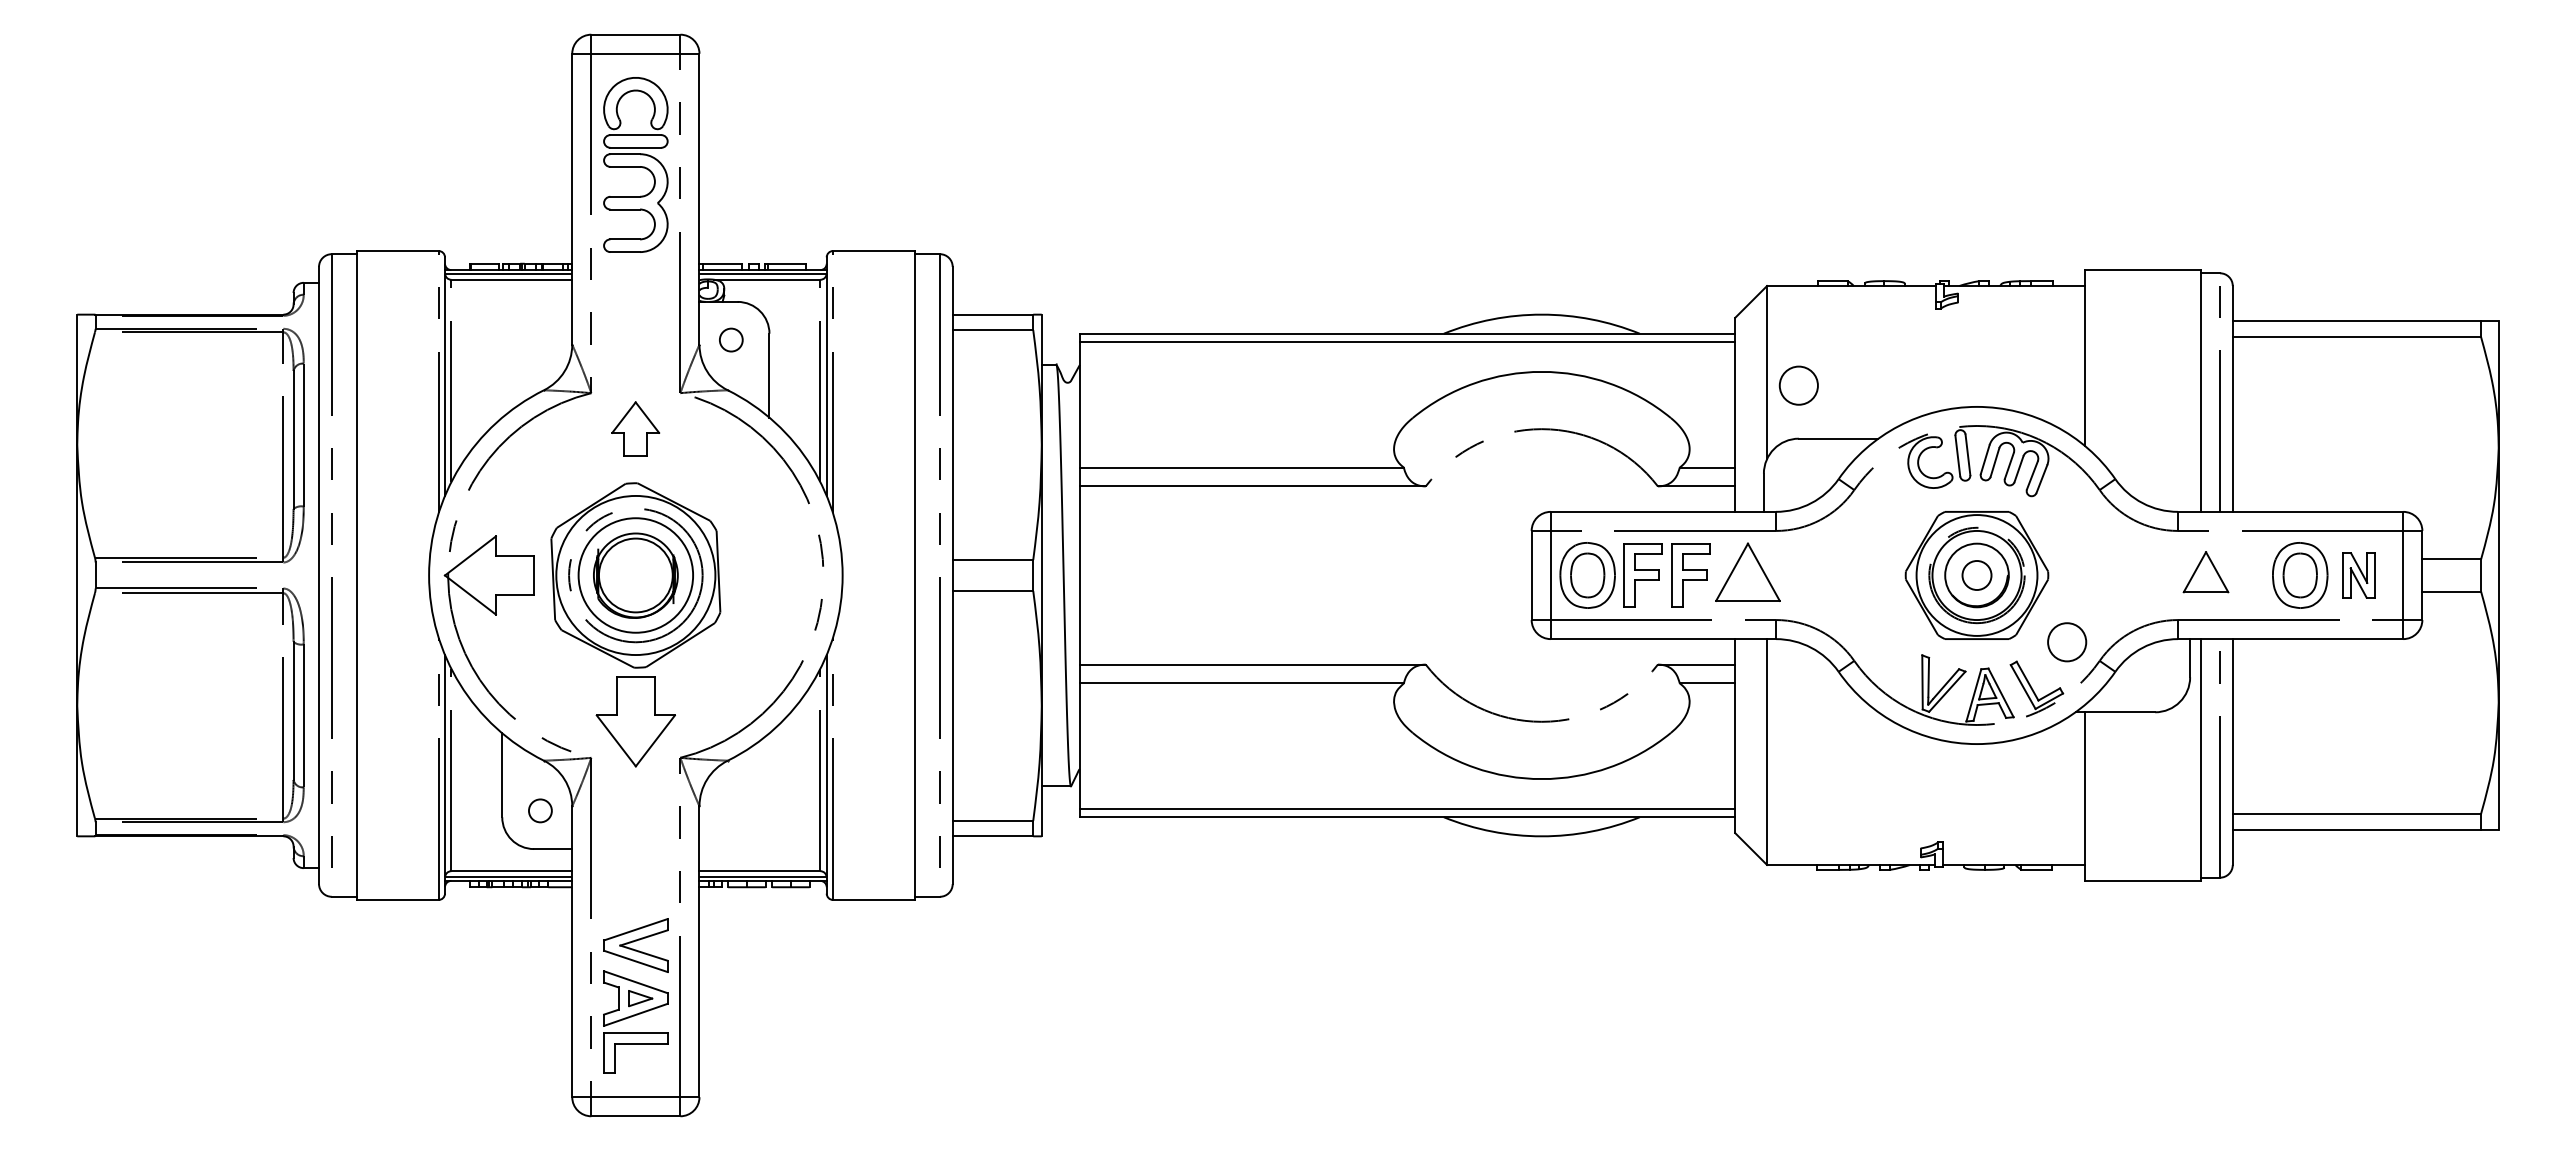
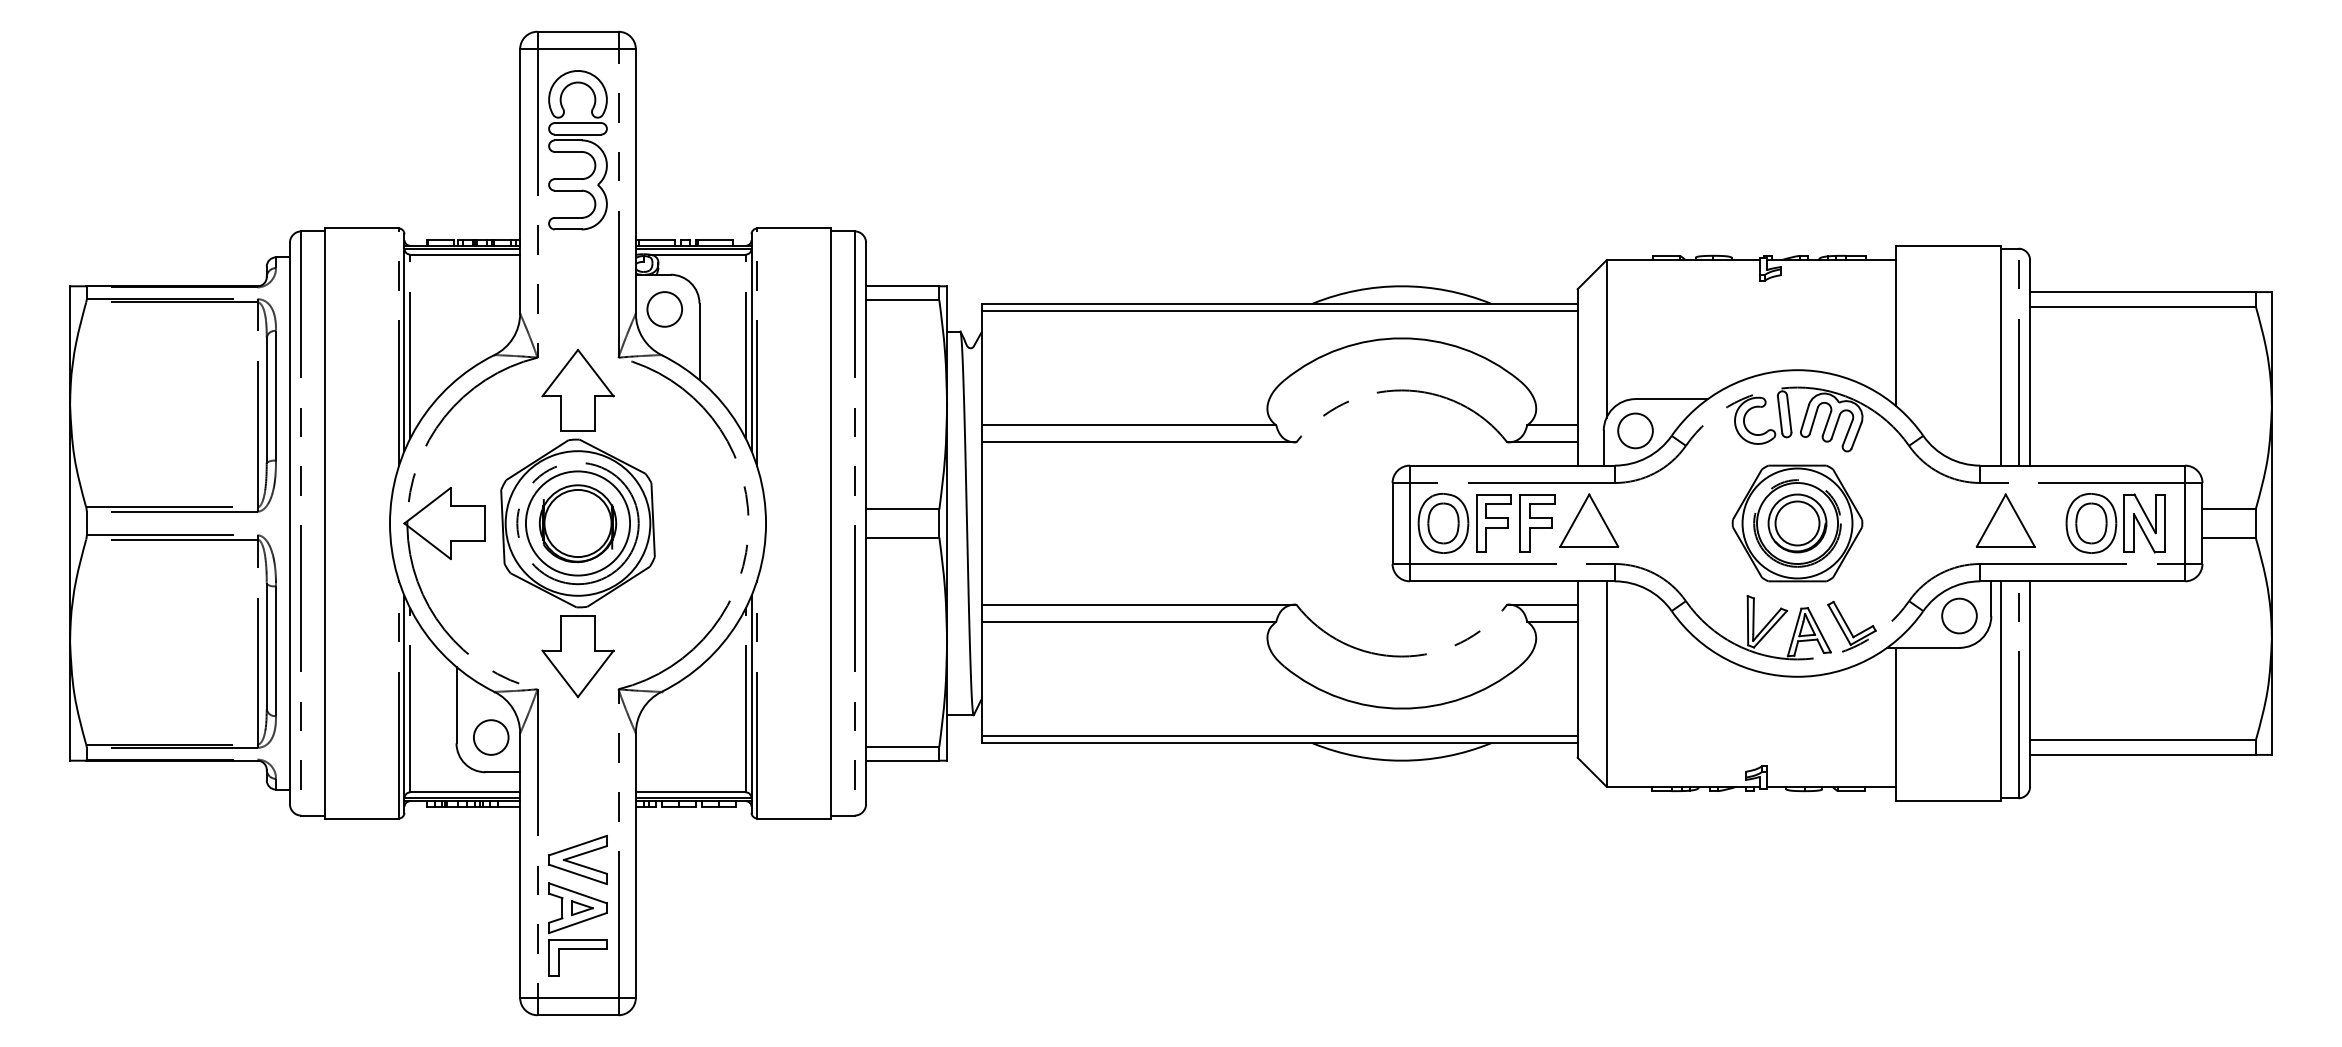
circle: (731, 340) -> (664, 309), size x1.67
circle: (1798, 385) -> (1635, 430), moved
part: (635, 428) -> (577, 389), size x1.67
part: (2205, 571) -> (2005, 519), size x1.43
circle: (1976, 575) -> (1797, 523), size x1.67
part: (2358, 575) -> (2144, 523), size x1.43
circle: (2067, 642) -> (1959, 616), moved
circle: (540, 810) -> (491, 737), size x1.67

